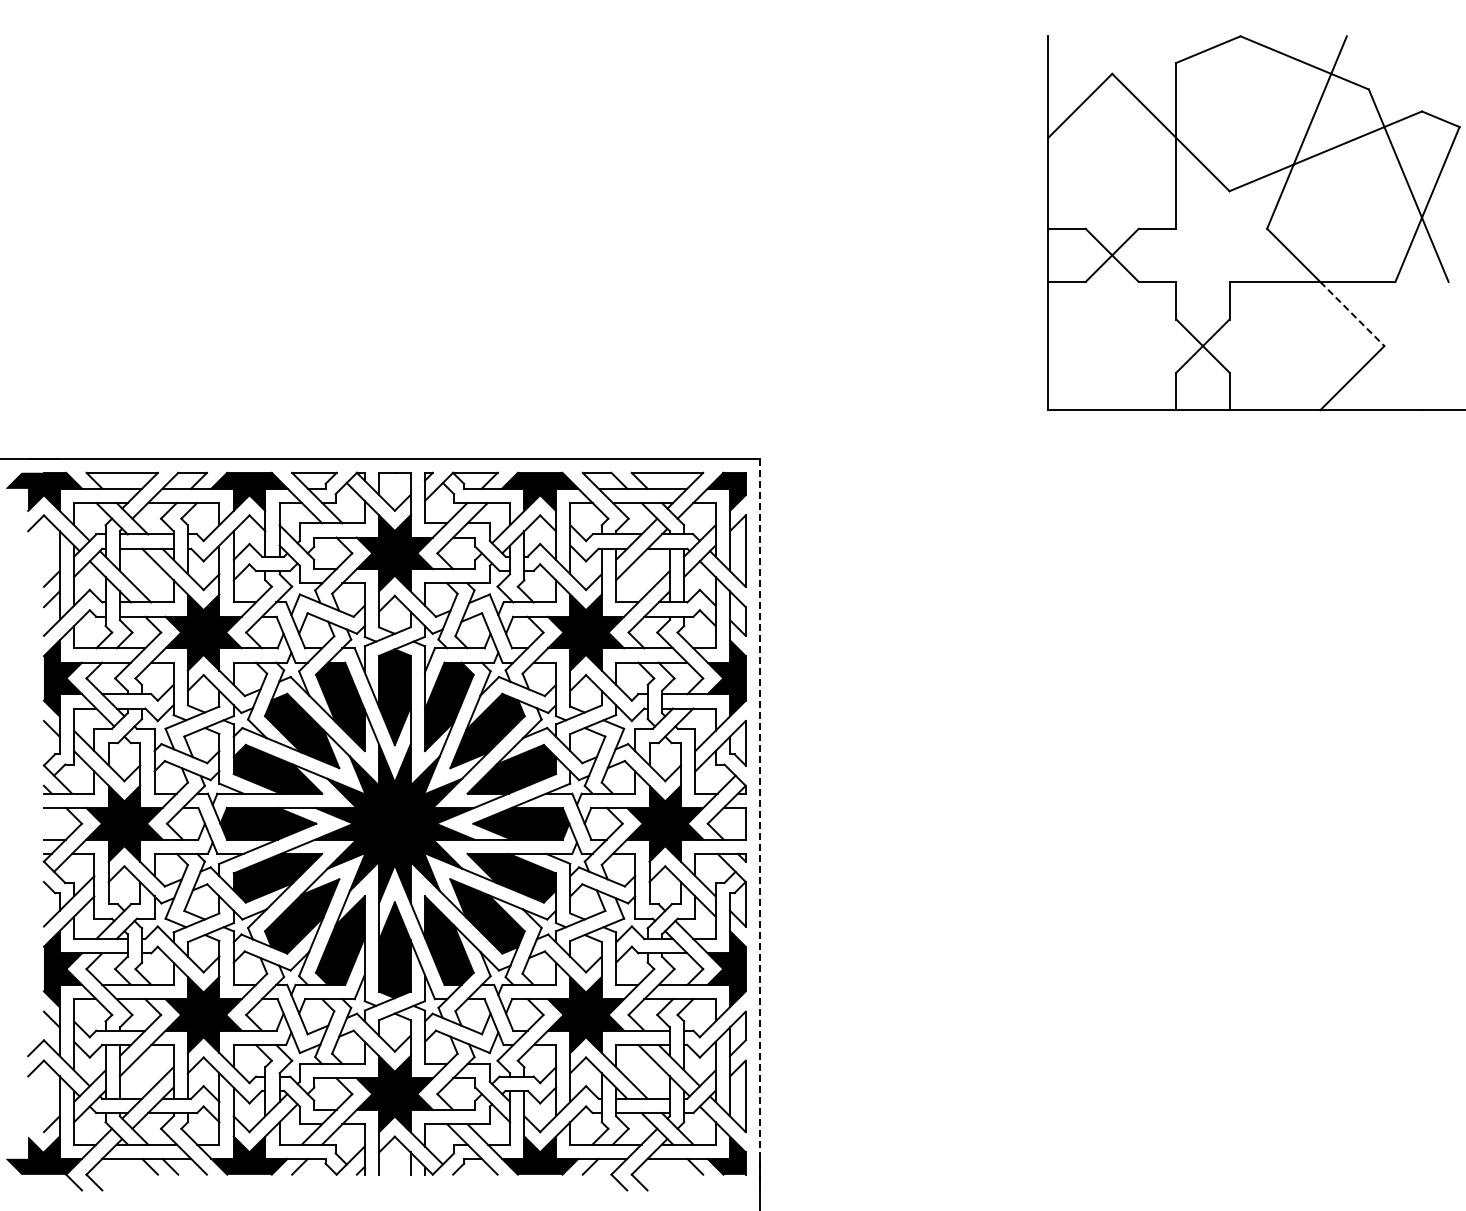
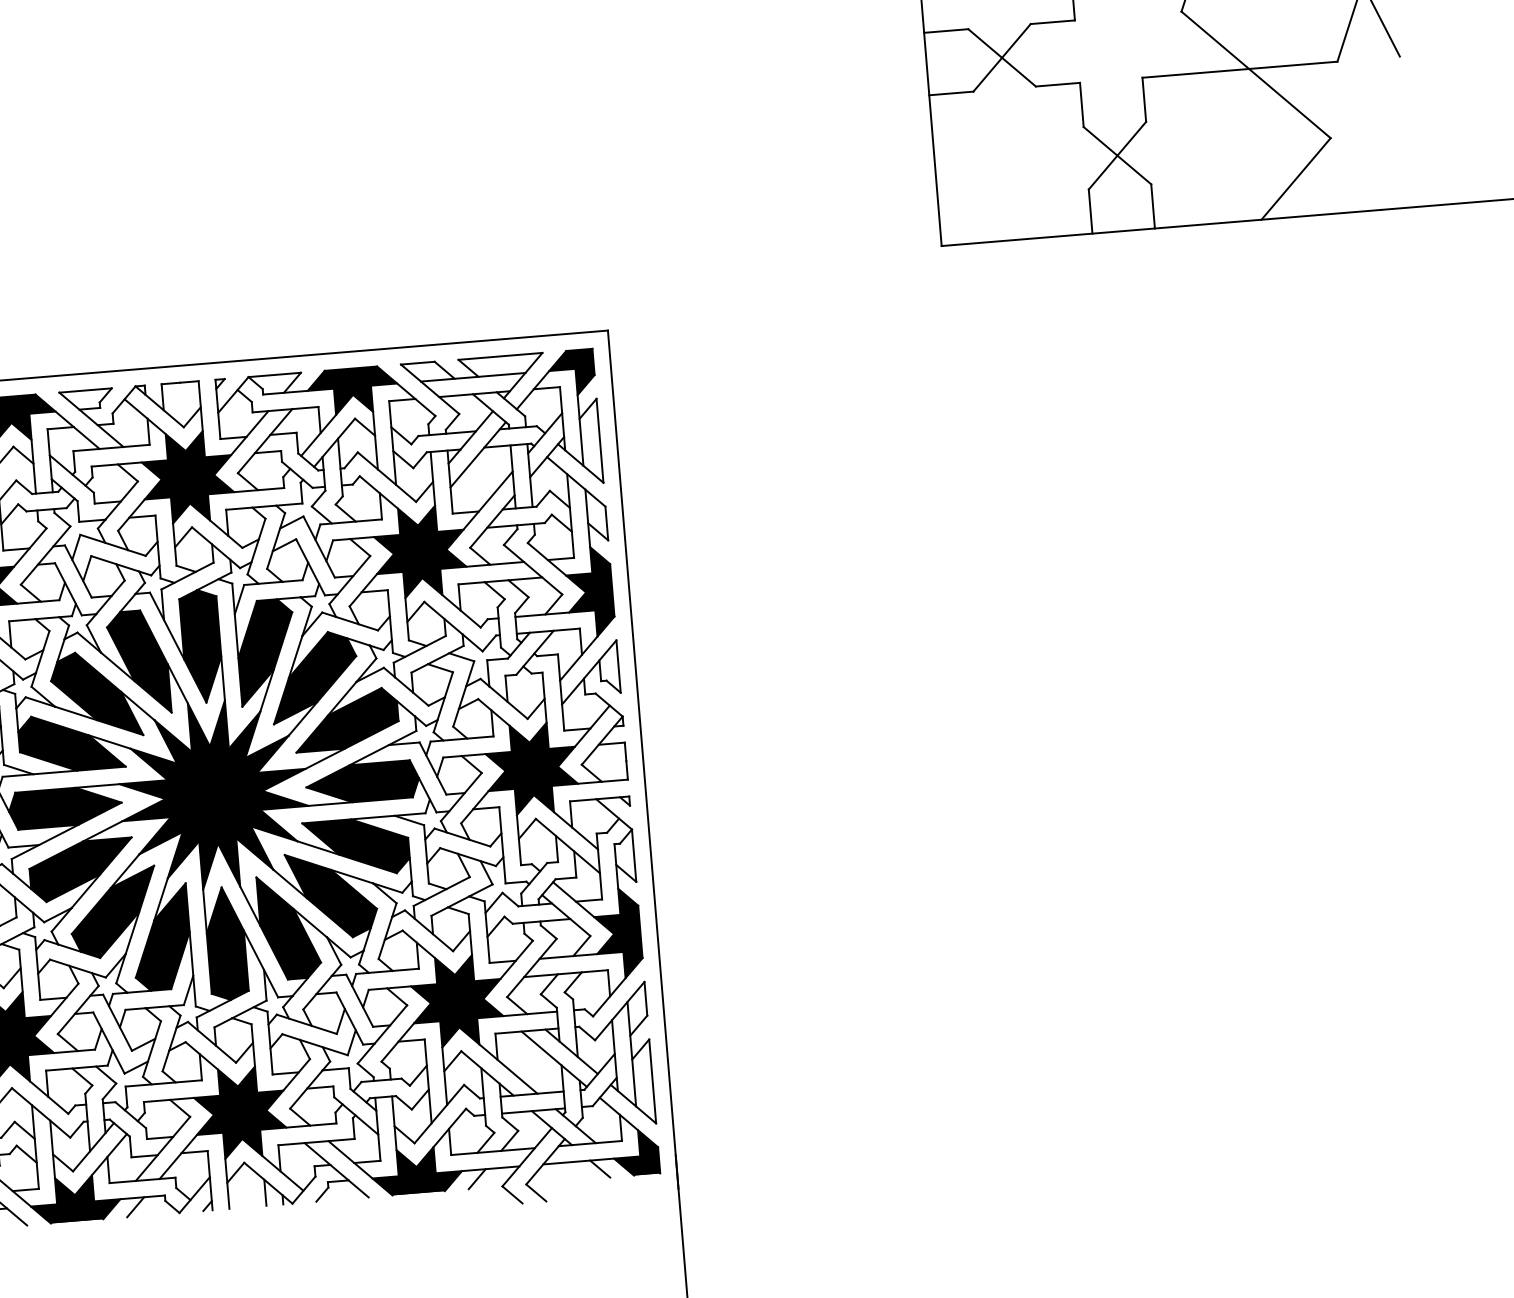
line: (1352, 314) -> (1290, 104), dashed -> solid
line: (760, 824) -> (643, 760), dashed -> solid

